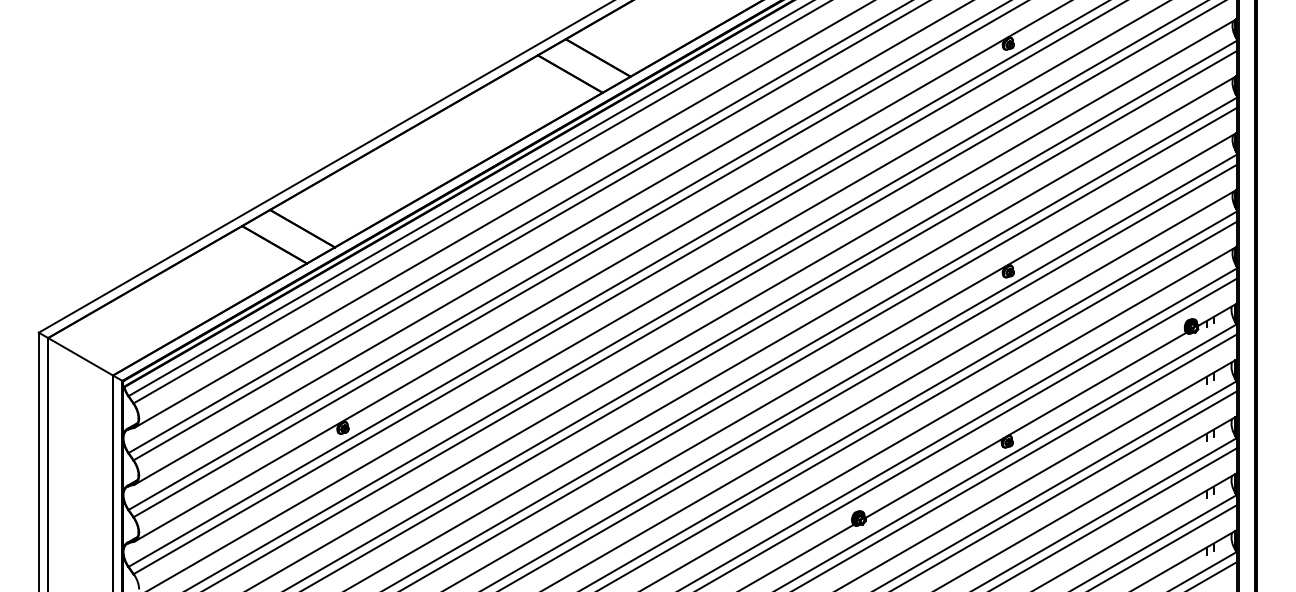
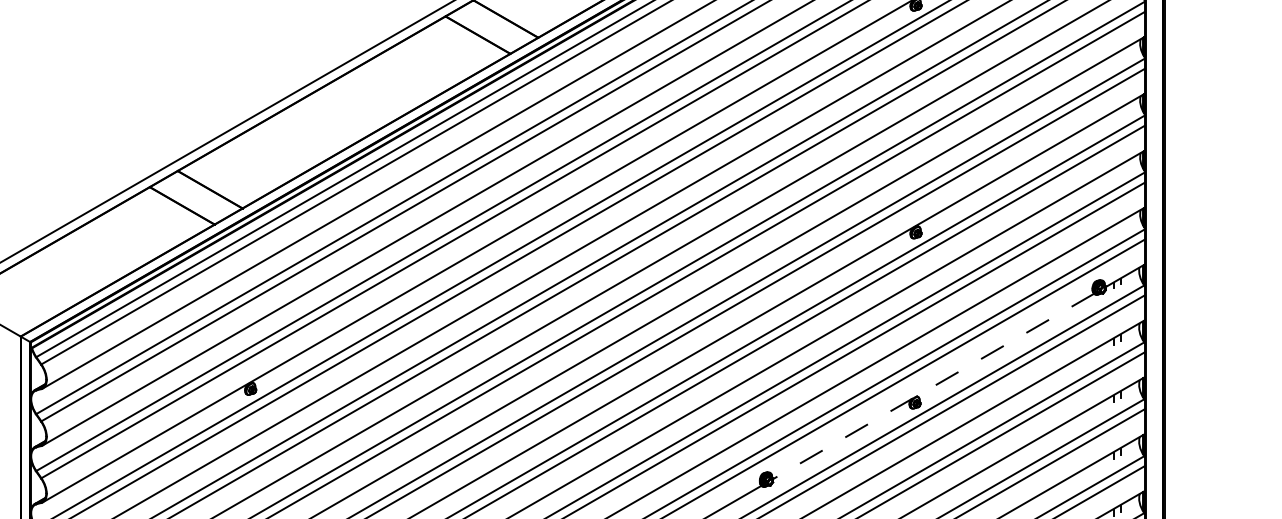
line: (1025, 425) -> (933, 386), solid -> dashed

